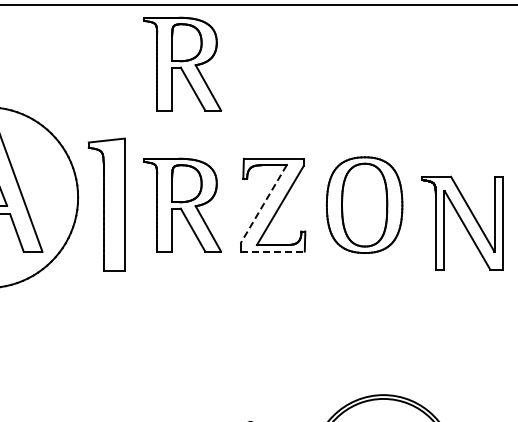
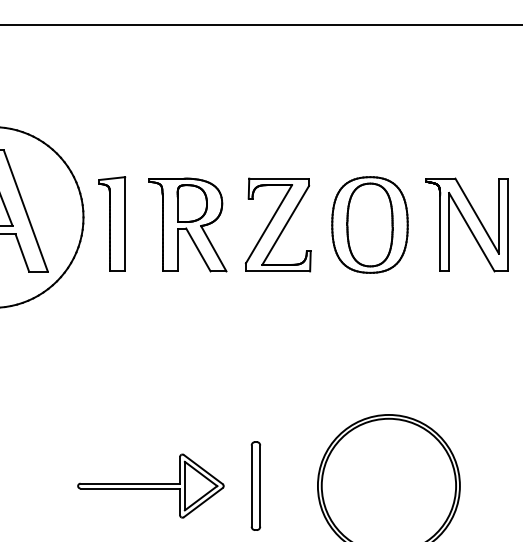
part: (182, 63) -> (187, 83), removed
part: (107, 203) -> (112, 223), size x0.71
line: (263, 204) -> (268, 224), dashed -> solid
part: (462, 222) -> (466, 224), moved
line: (273, 251) -> (278, 271), dashed -> solid

